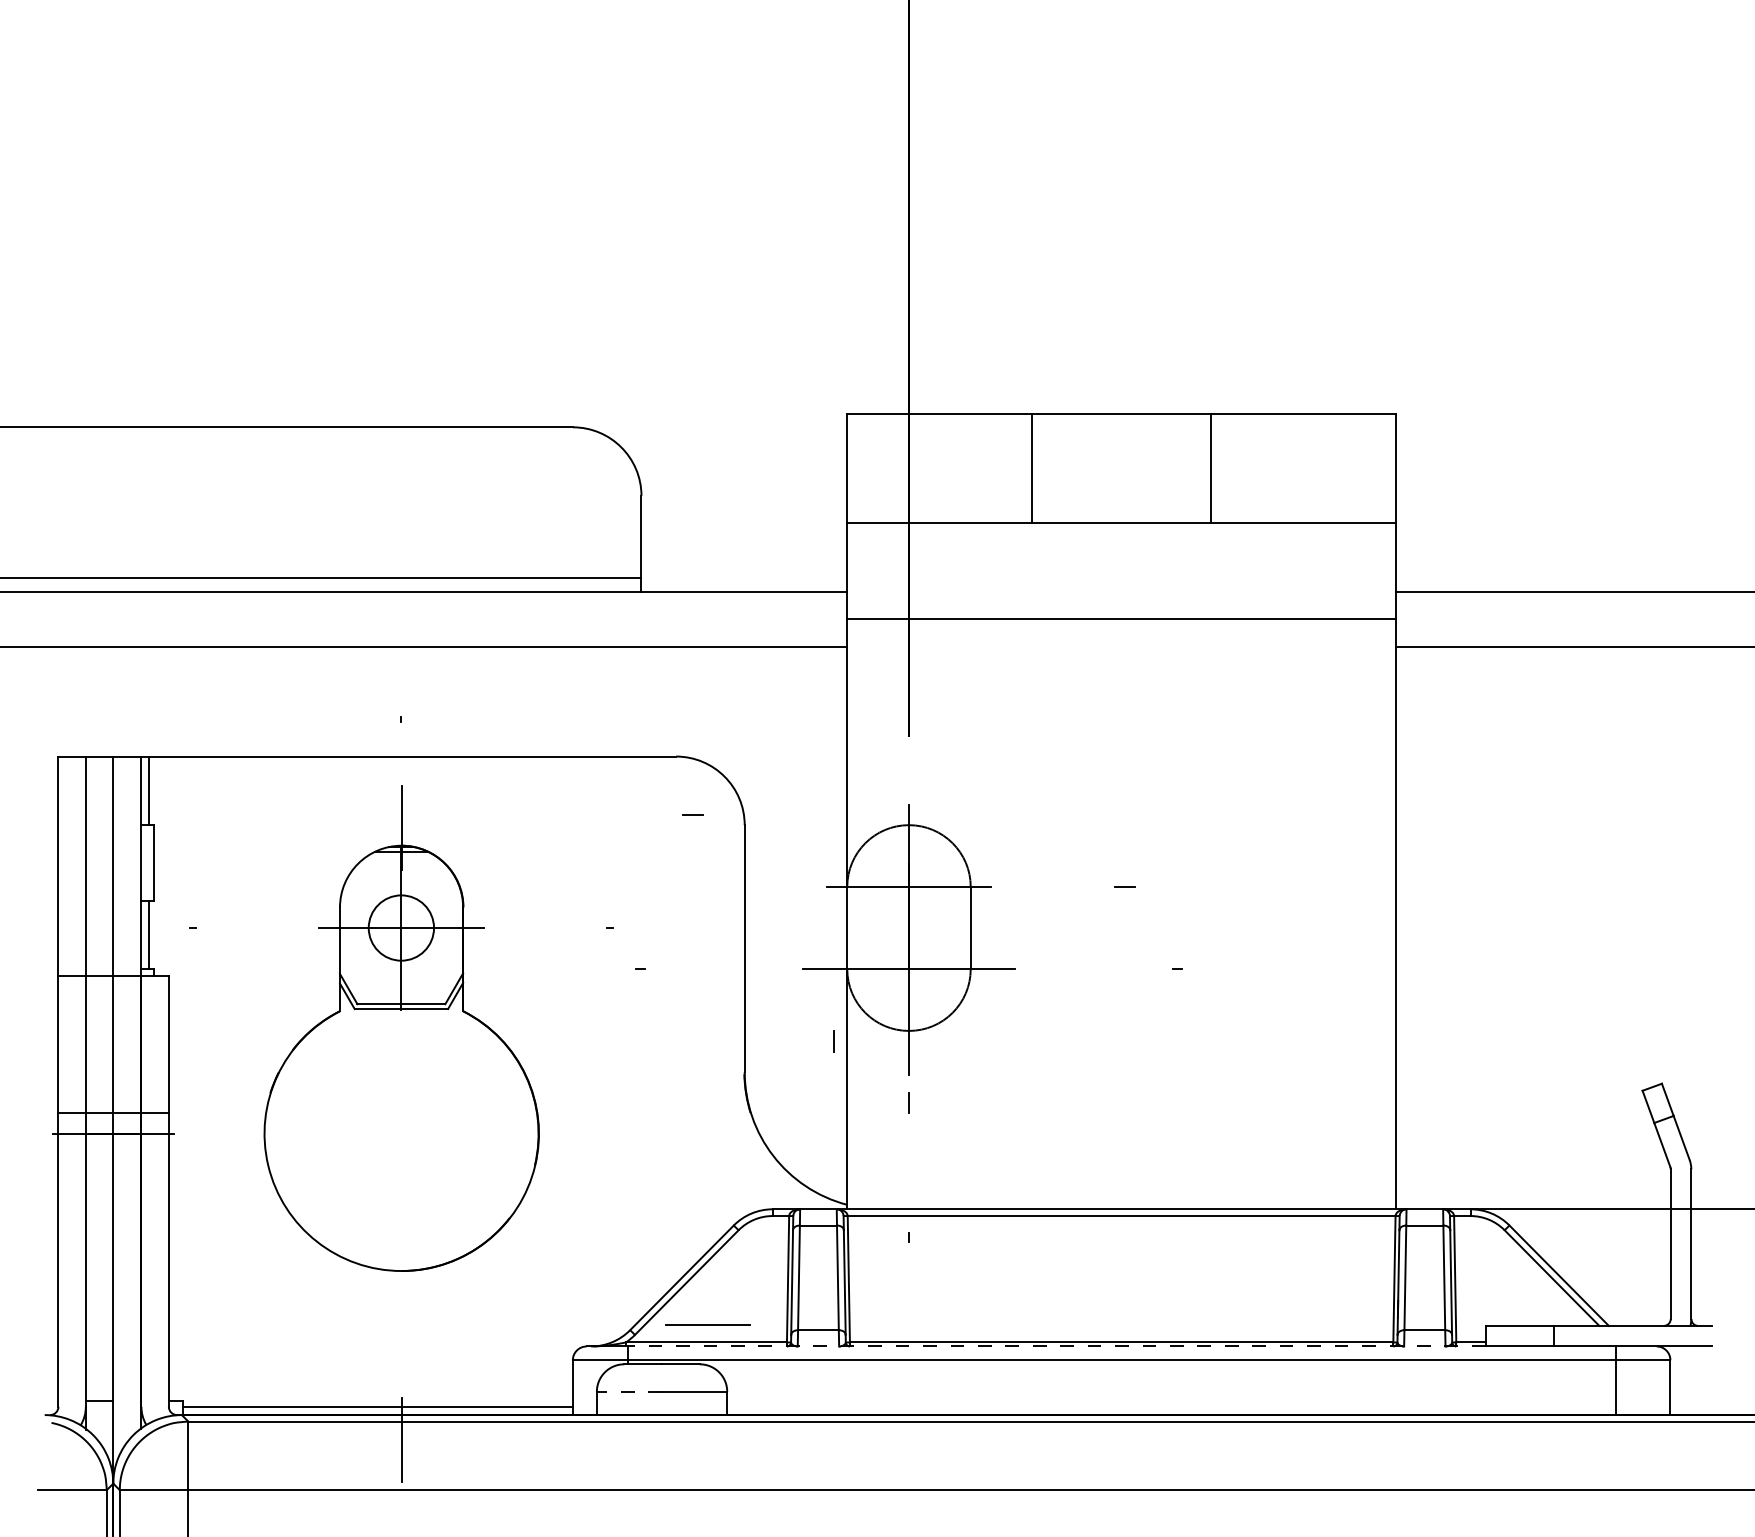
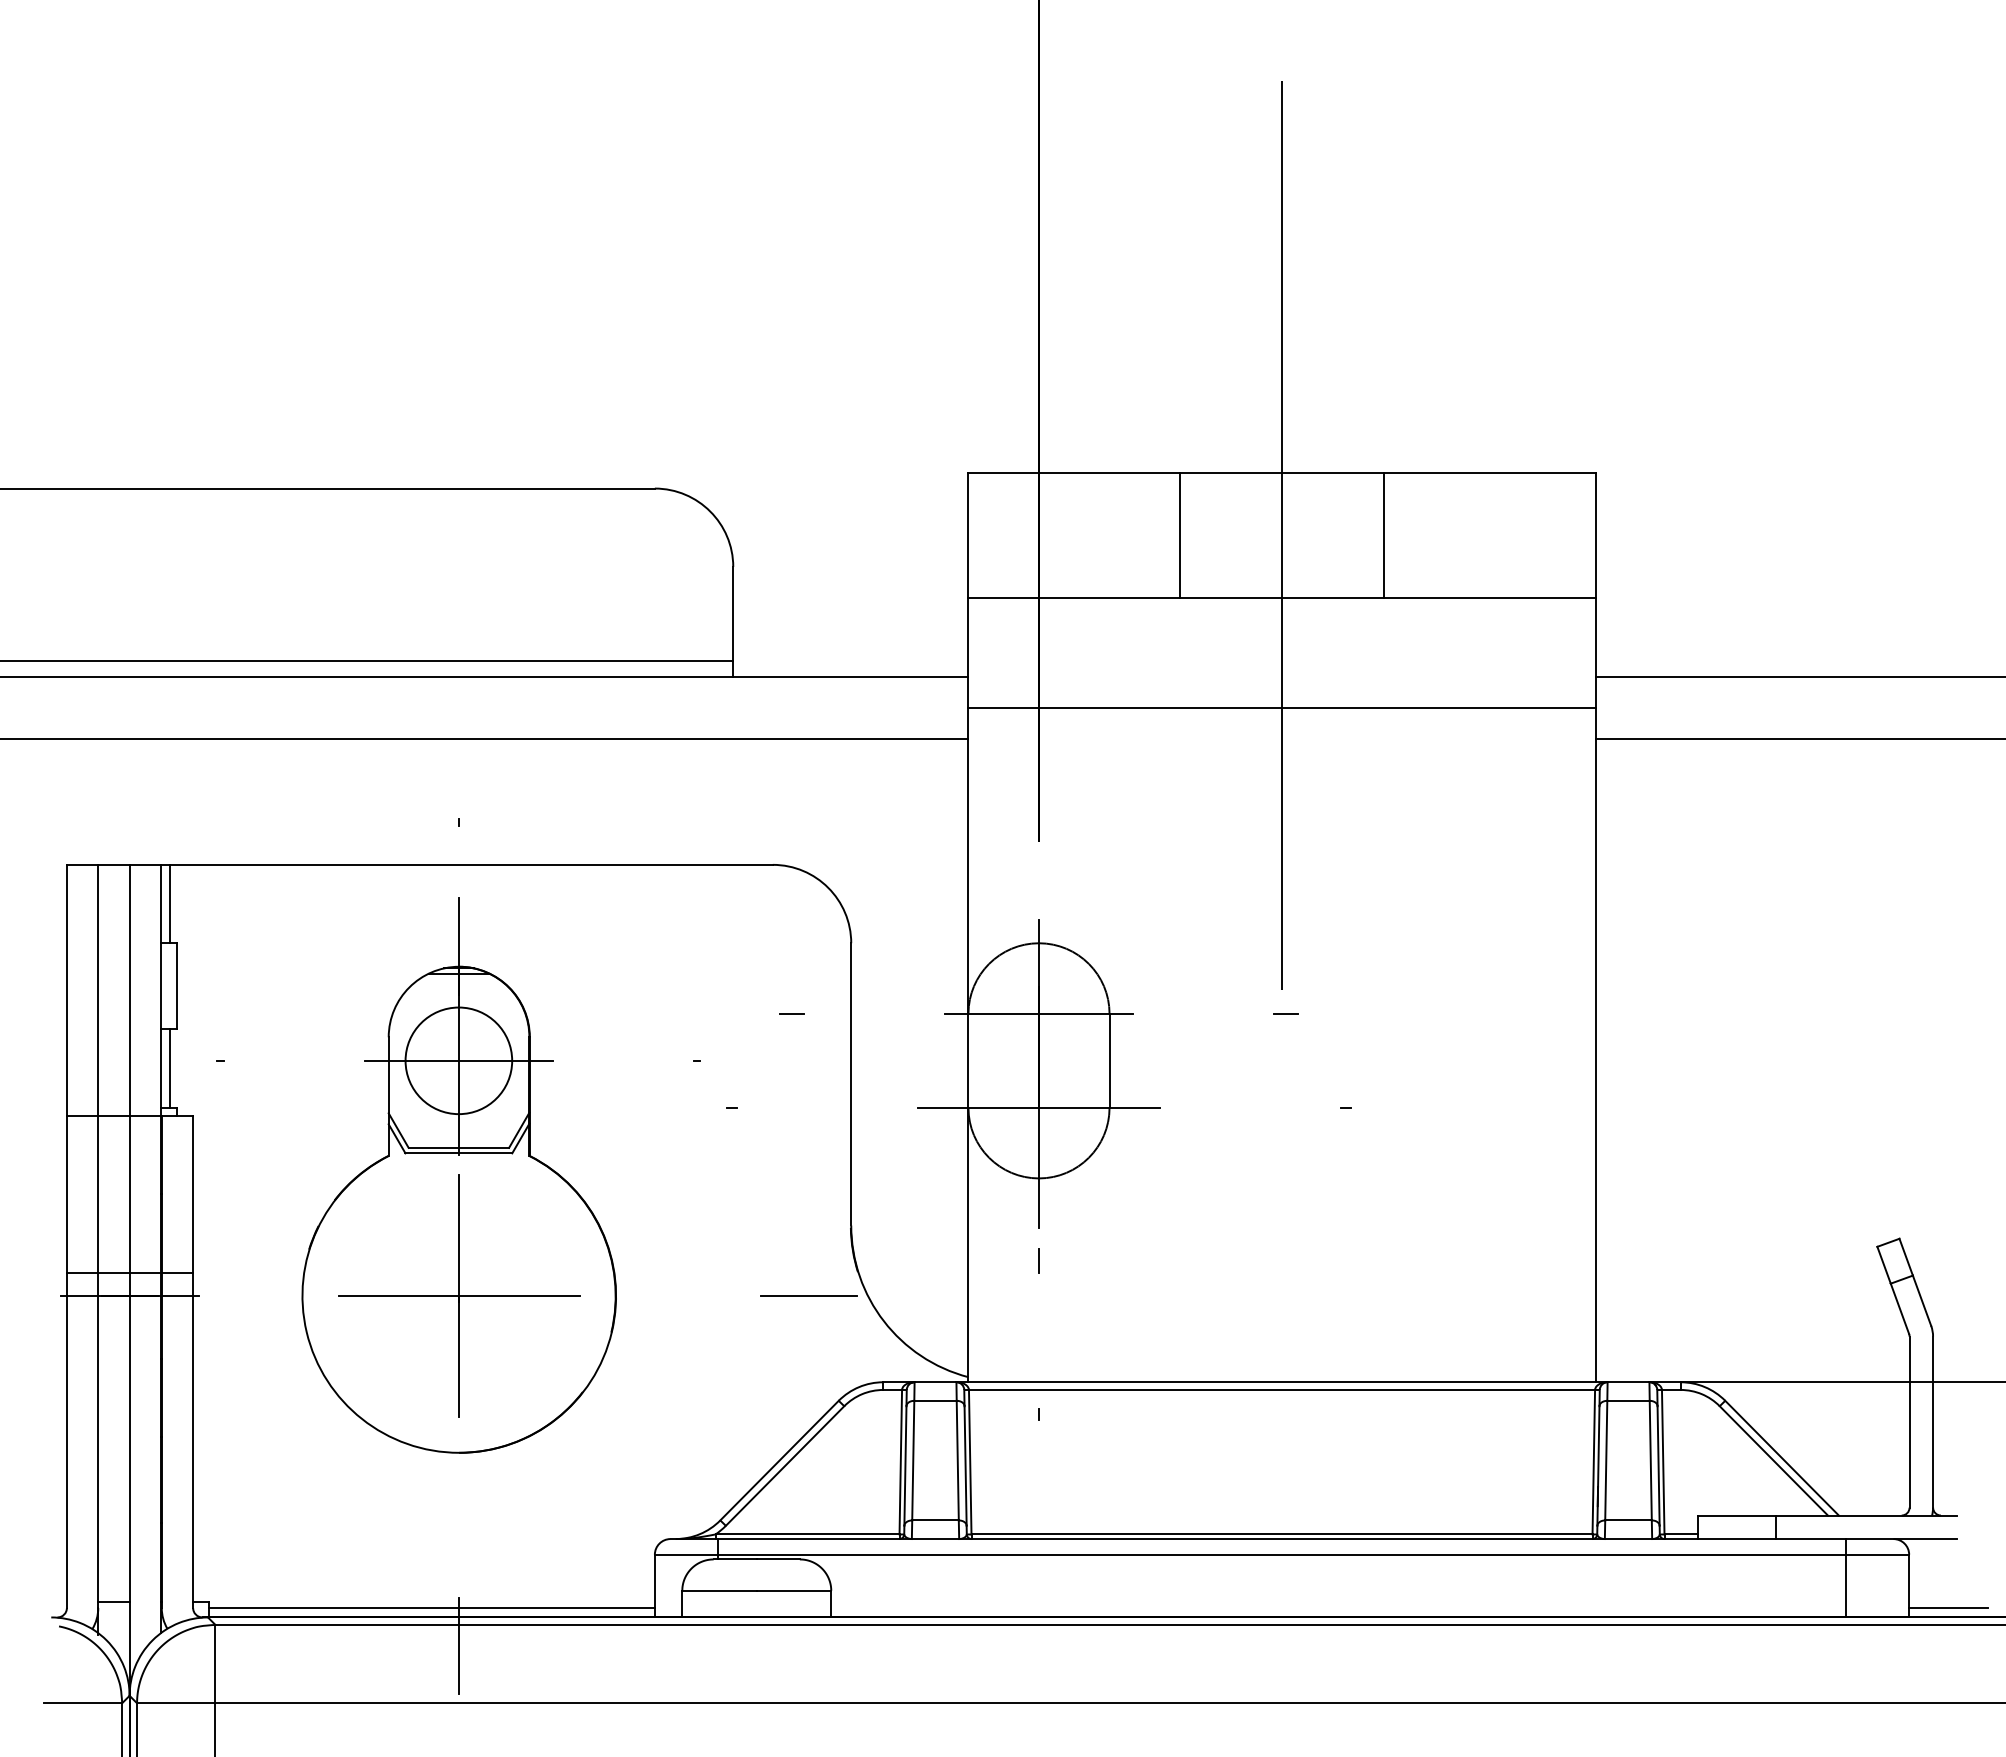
line: (1122, 468) -> (1282, 535), added
line: (692, 814) -> (791, 1013), moved
circle: (401, 927) -> (458, 1060), size x1.43
line: (833, 1041) -> (952, 1190), removed
part: (401, 1133) -> (459, 1295), added
line: (707, 1325) -> (808, 1295), moved
line: (1056, 1346) -> (1207, 1539), dashed -> solid
line: (629, 1391) -> (719, 1590), dashed -> solid
line: (1704, 1407) -> (1948, 1608), added

